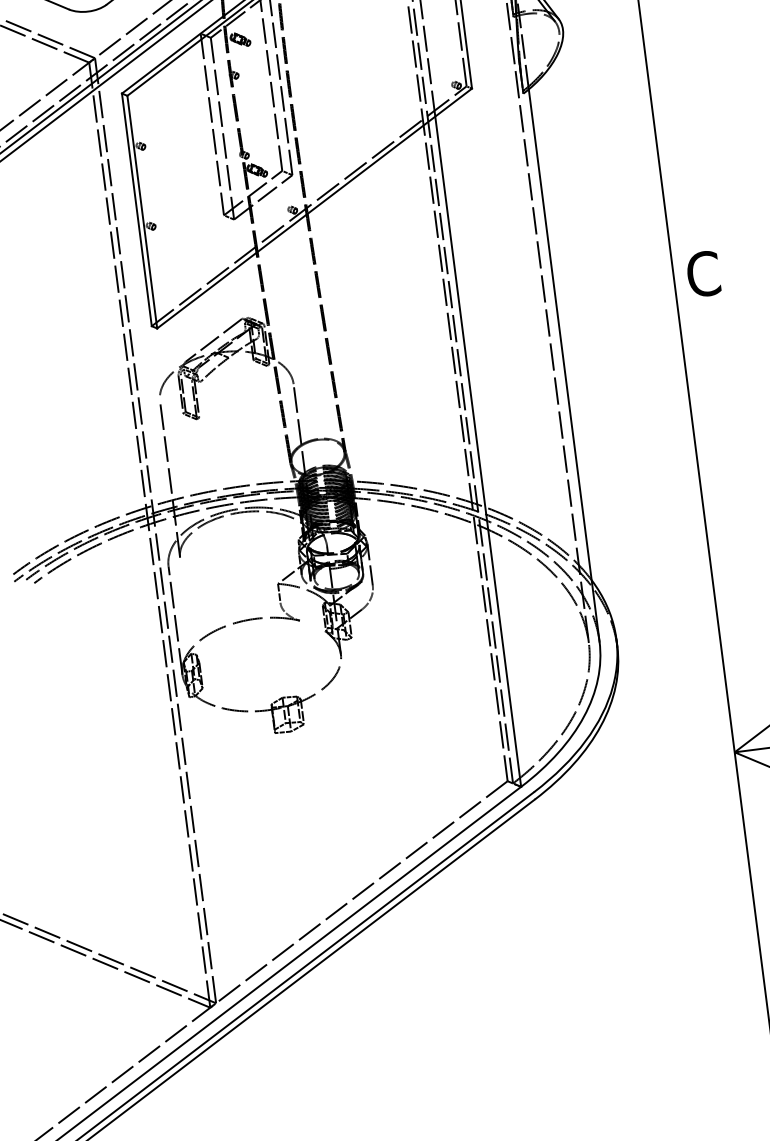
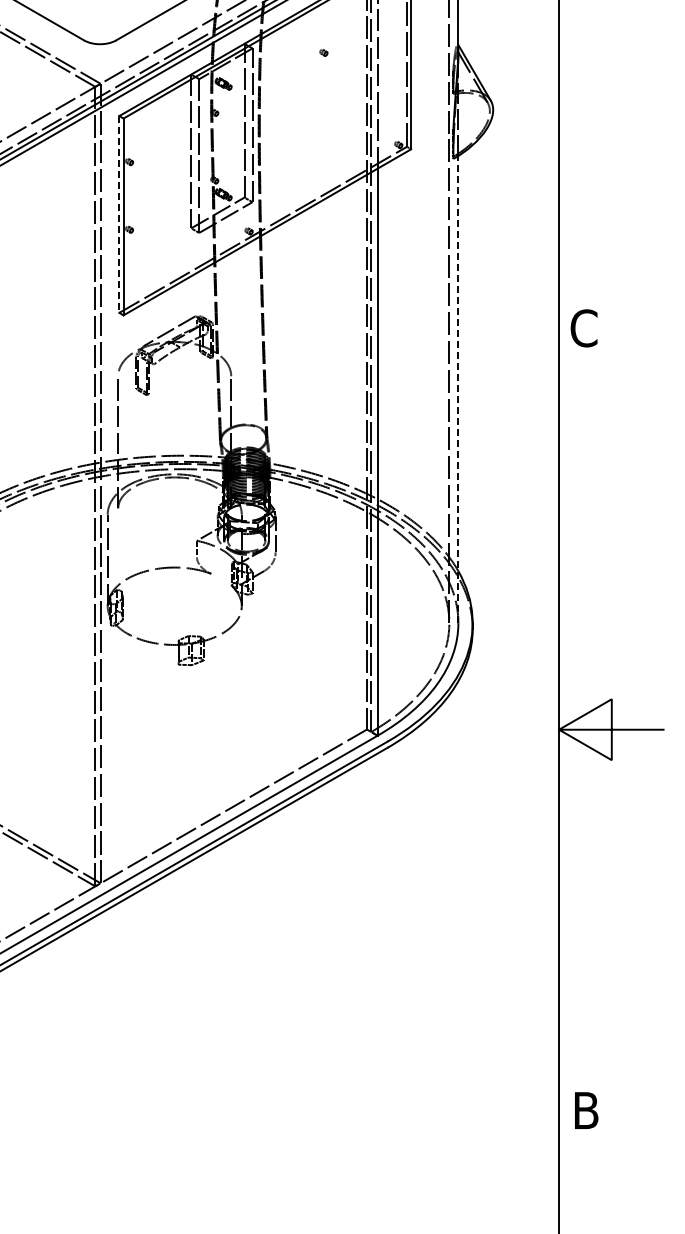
line: (137, 209) -> (119, 214), solid -> dashed
line: (564, 365) -> (458, 389), solid -> dashed

